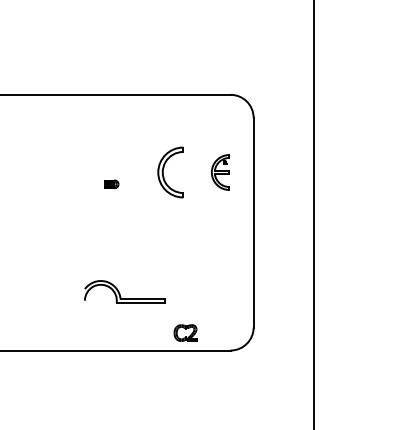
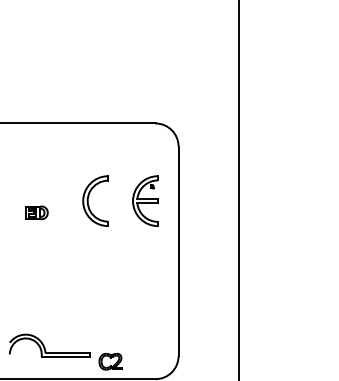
part: (220, 172) -> (145, 201), size x1.43
part: (111, 184) -> (36, 213), size x1.67
part: (124, 291) -> (49, 345), moved

